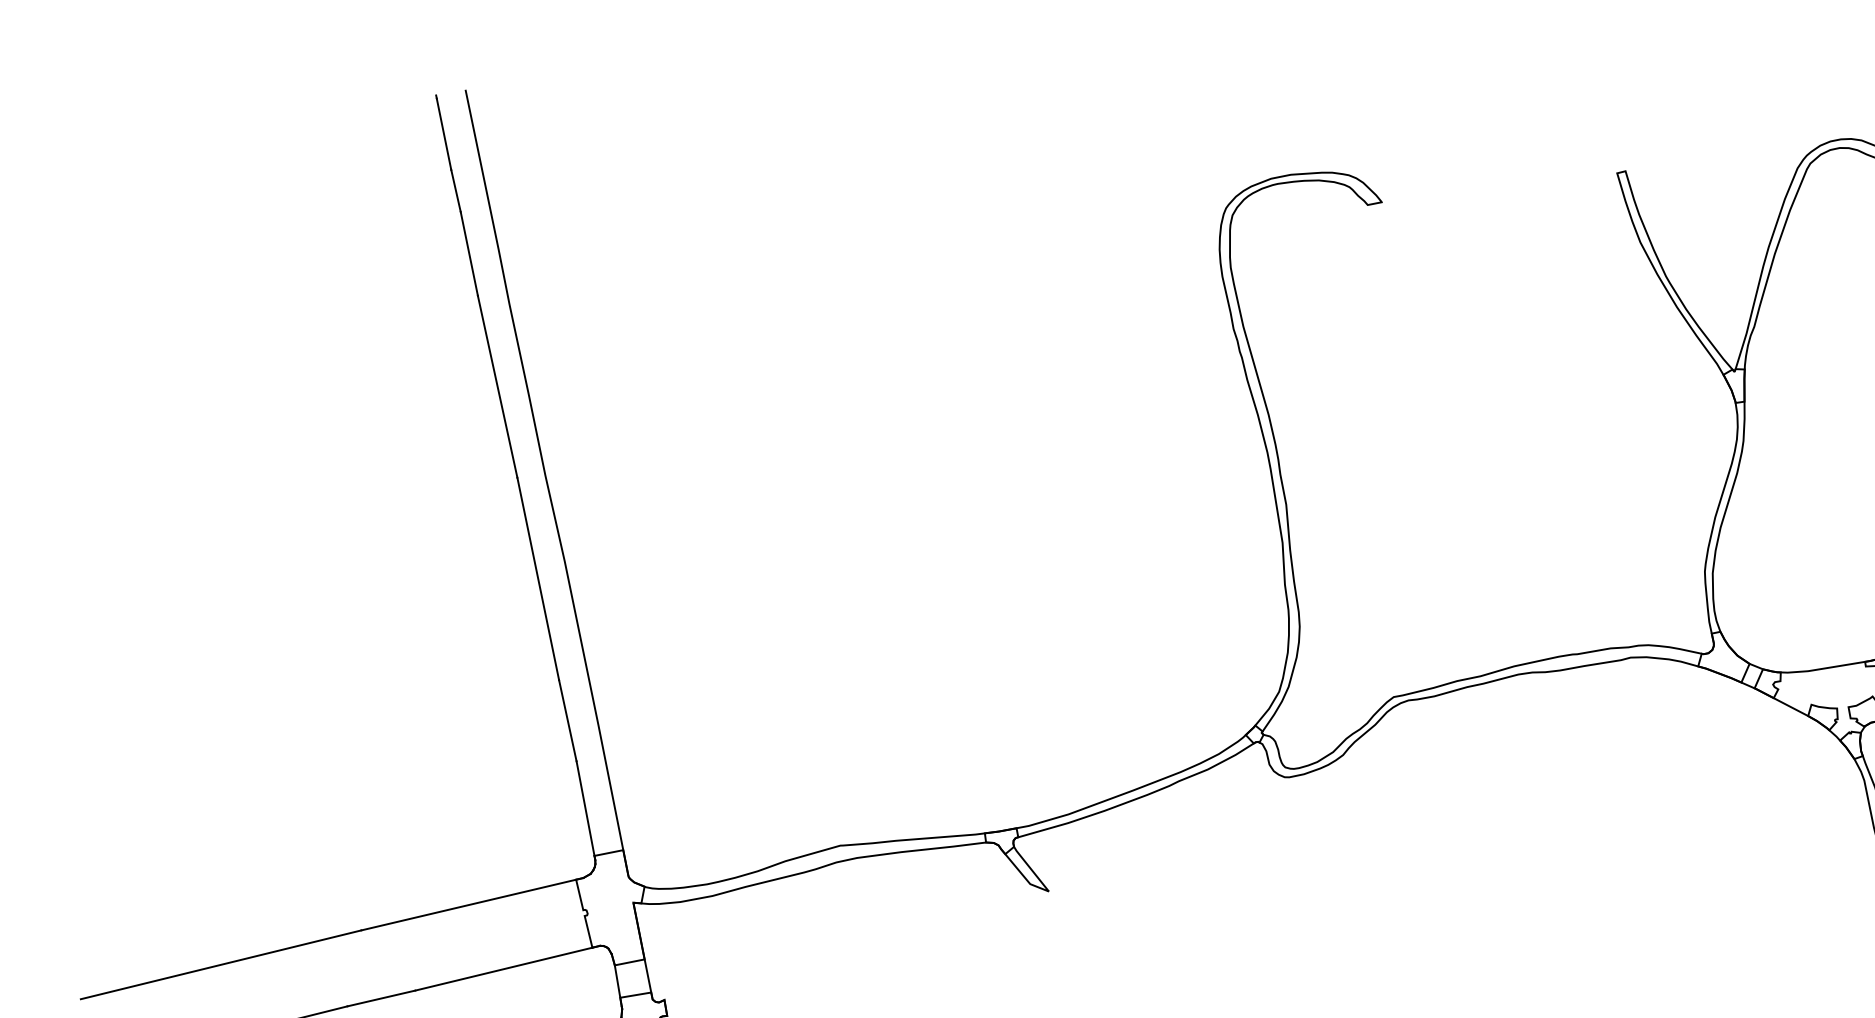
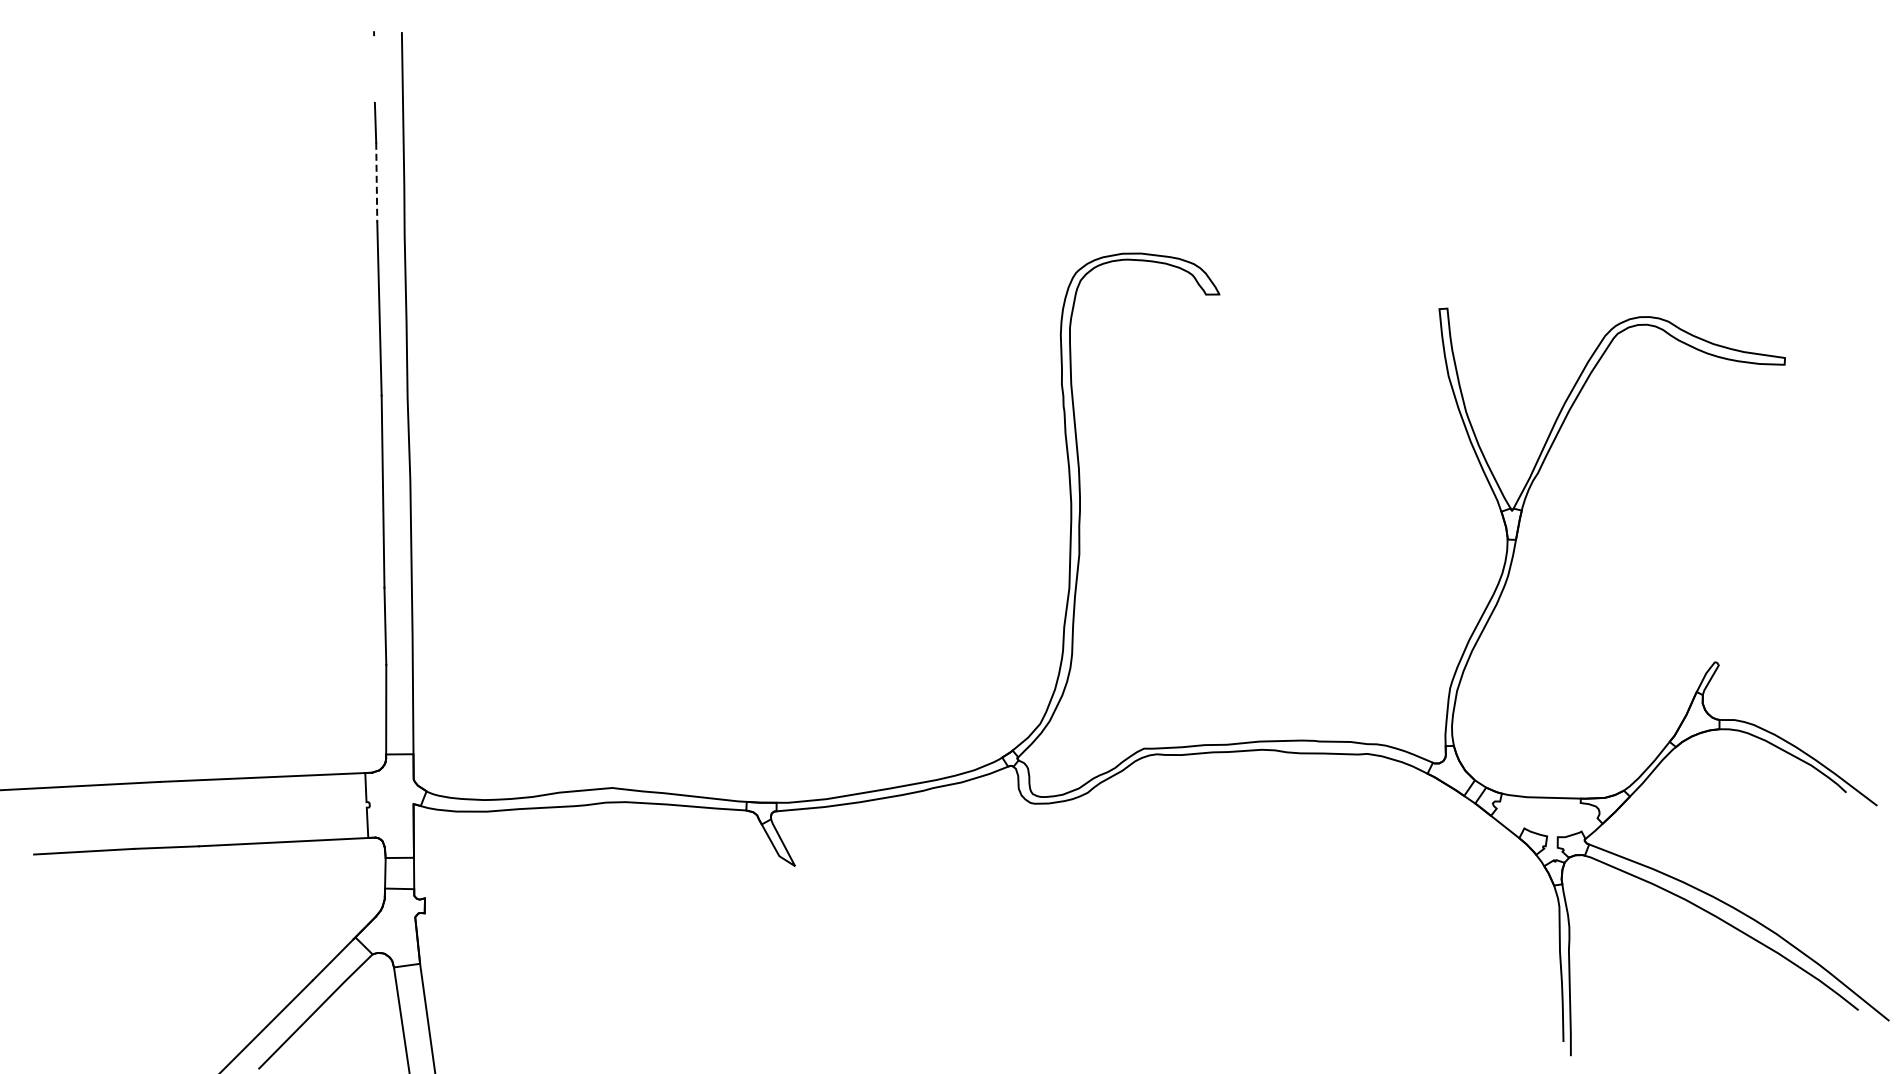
line: (443, 133) -> (374, 68), removed
line: (469, 253) -> (376, 182), solid -> dashed

